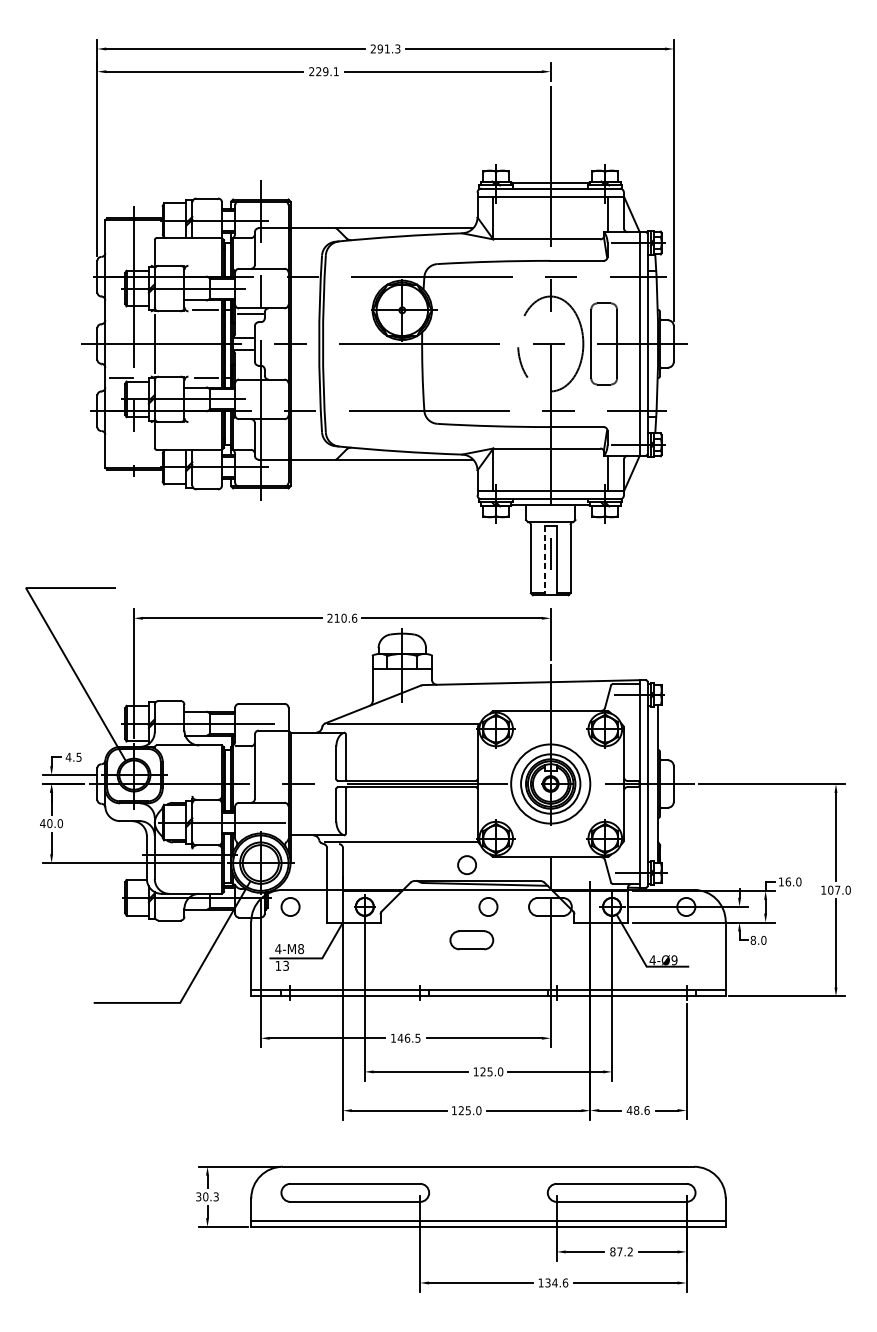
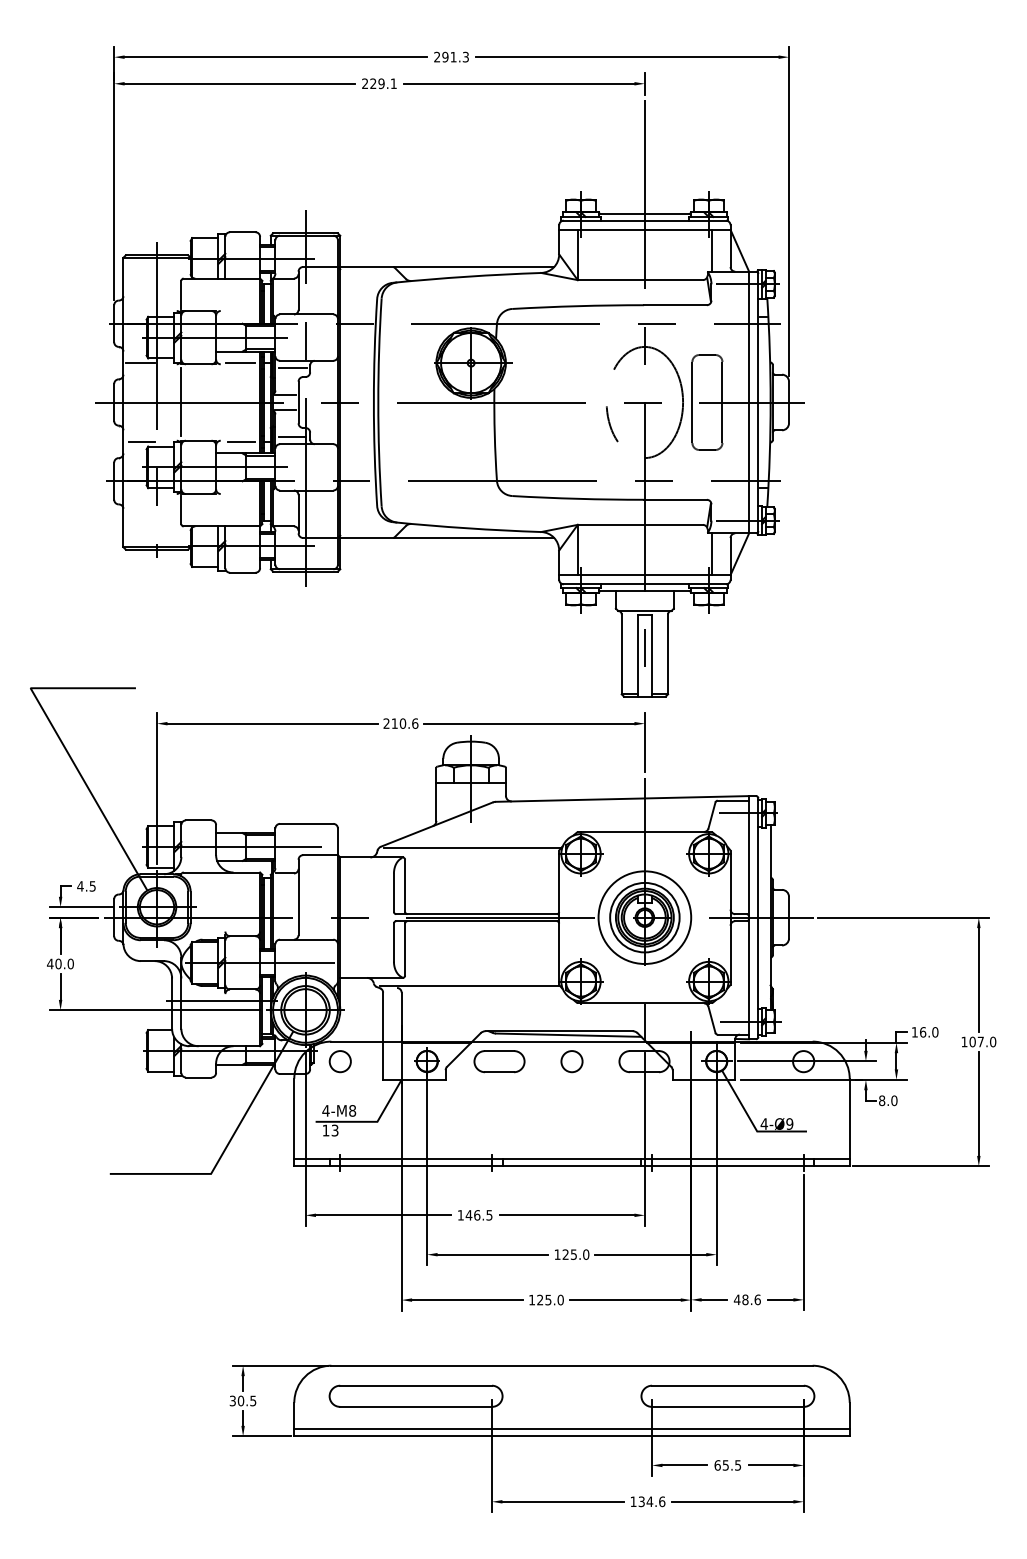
line: (119, 310) -> (140, 363), added
line: (248, 373) -> (291, 437), added
line: (544, 560) -> (637, 655), dashed -> solid
circle: (466, 865) -> (546, 1012), removed
part: (471, 940) -> (499, 1061), moved
text: (216, 1196) -> (253, 1400), 30.3 -> 30.5
text: (621, 1251) -> (727, 1465), 87.2 -> 65.5

